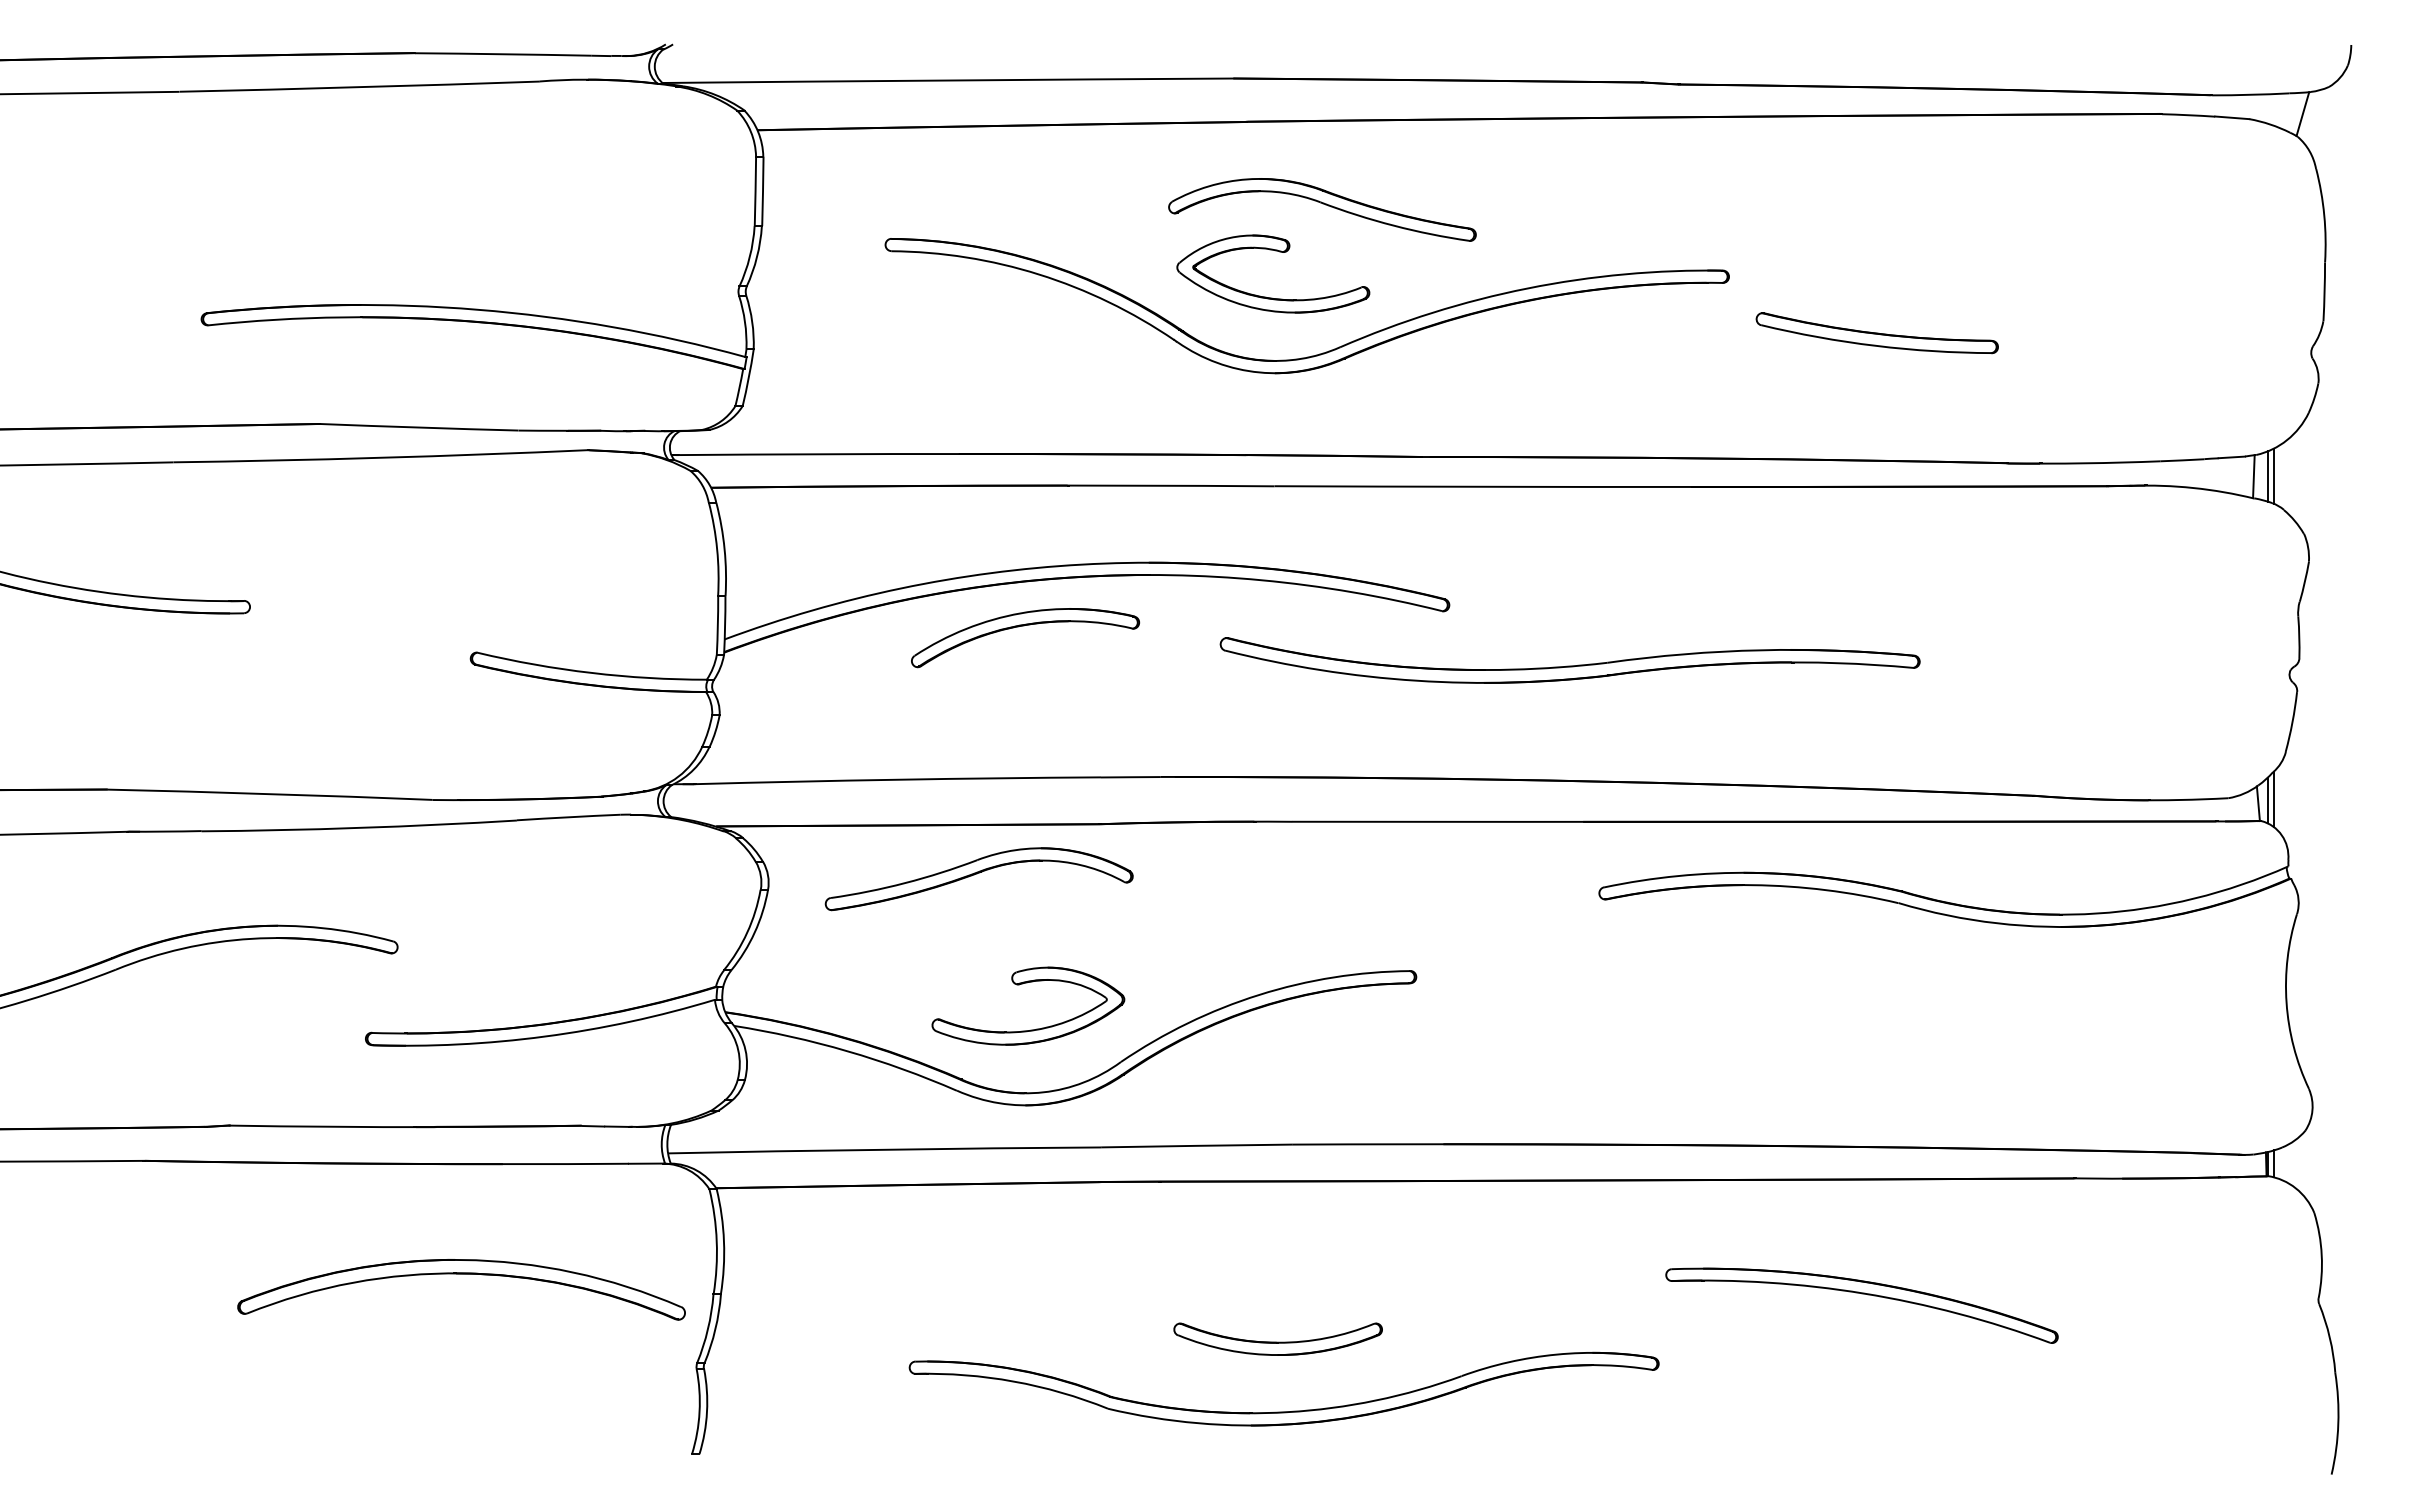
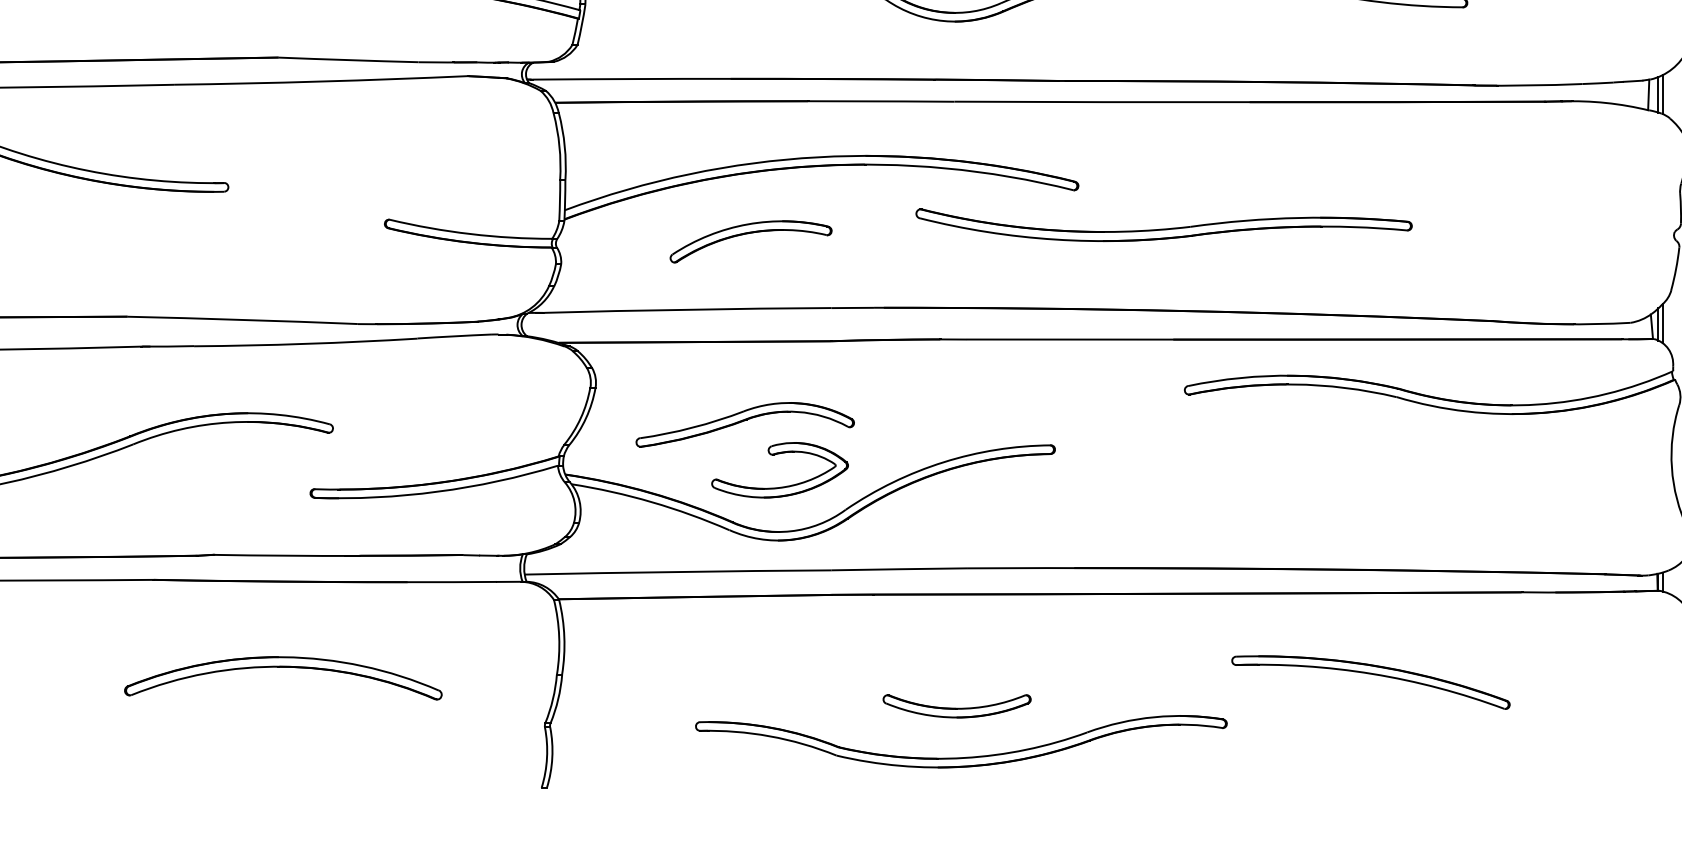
part: (1024, 626) -> (750, 233), moved
part: (978, 879) -> (744, 425), moved
part: (461, 1274) -> (283, 667), moved

